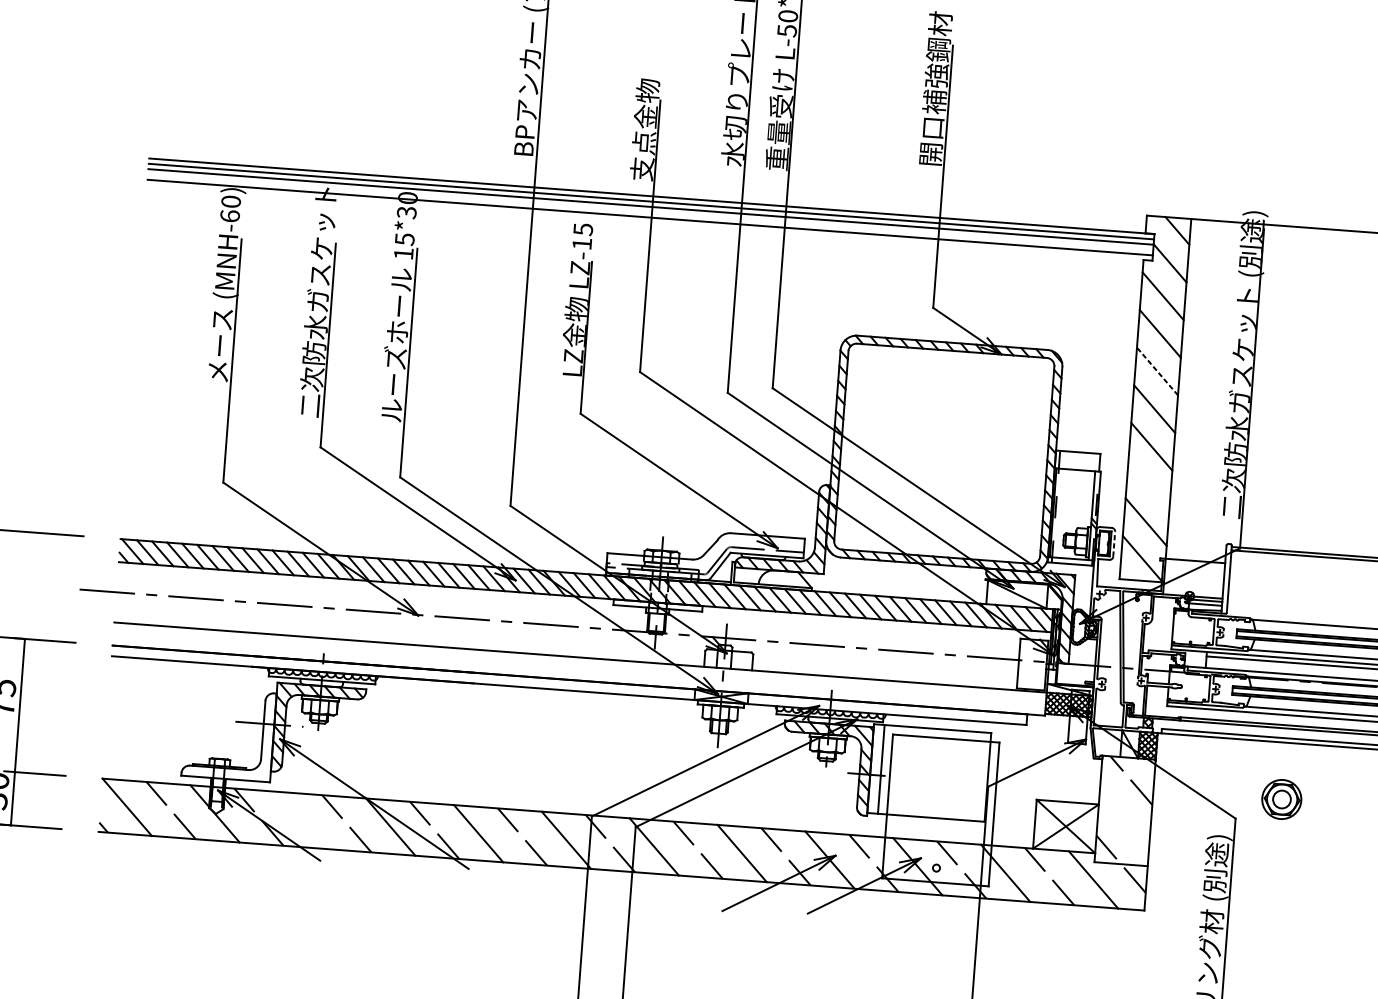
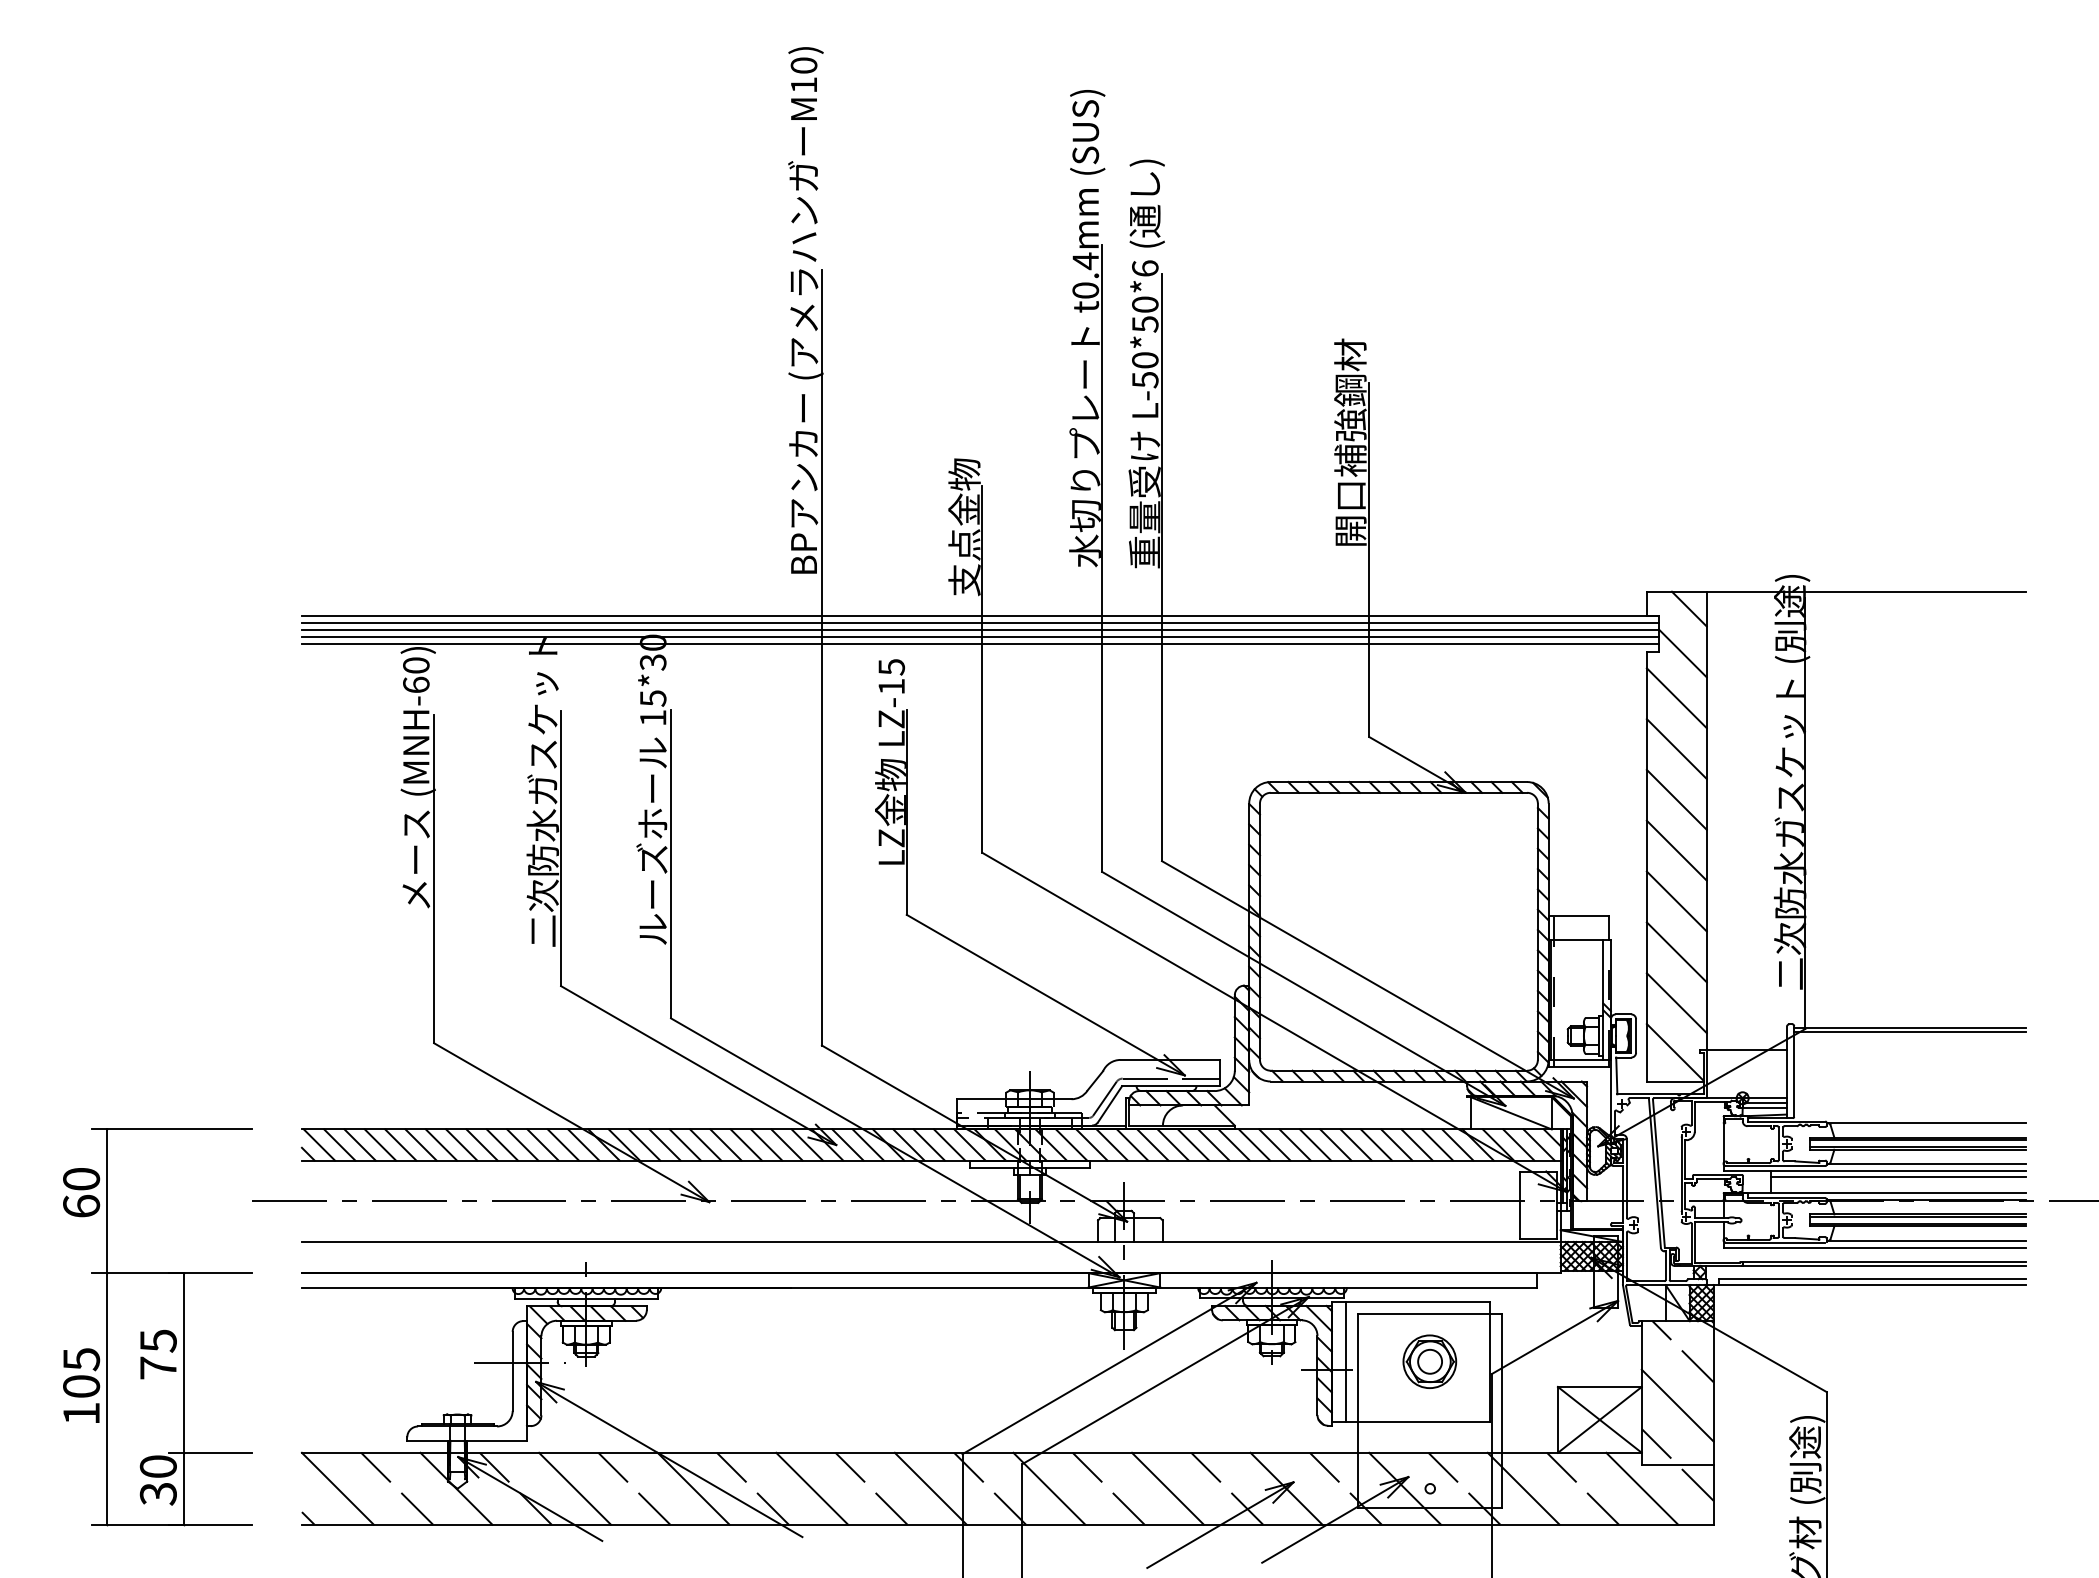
line: (649, 212) -> (979, 637), added
line: (1157, 371) -> (1676, 799), dashed -> solid
line: (1148, 484) -> (1676, 952), added
line: (1114, 543) -> (1636, 1035), dashed -> solid
part: (1281, 799) -> (1429, 1361), moved
line: (302, 820) -> (574, 1488), added
line: (1124, 820) -> (1677, 1405), added

